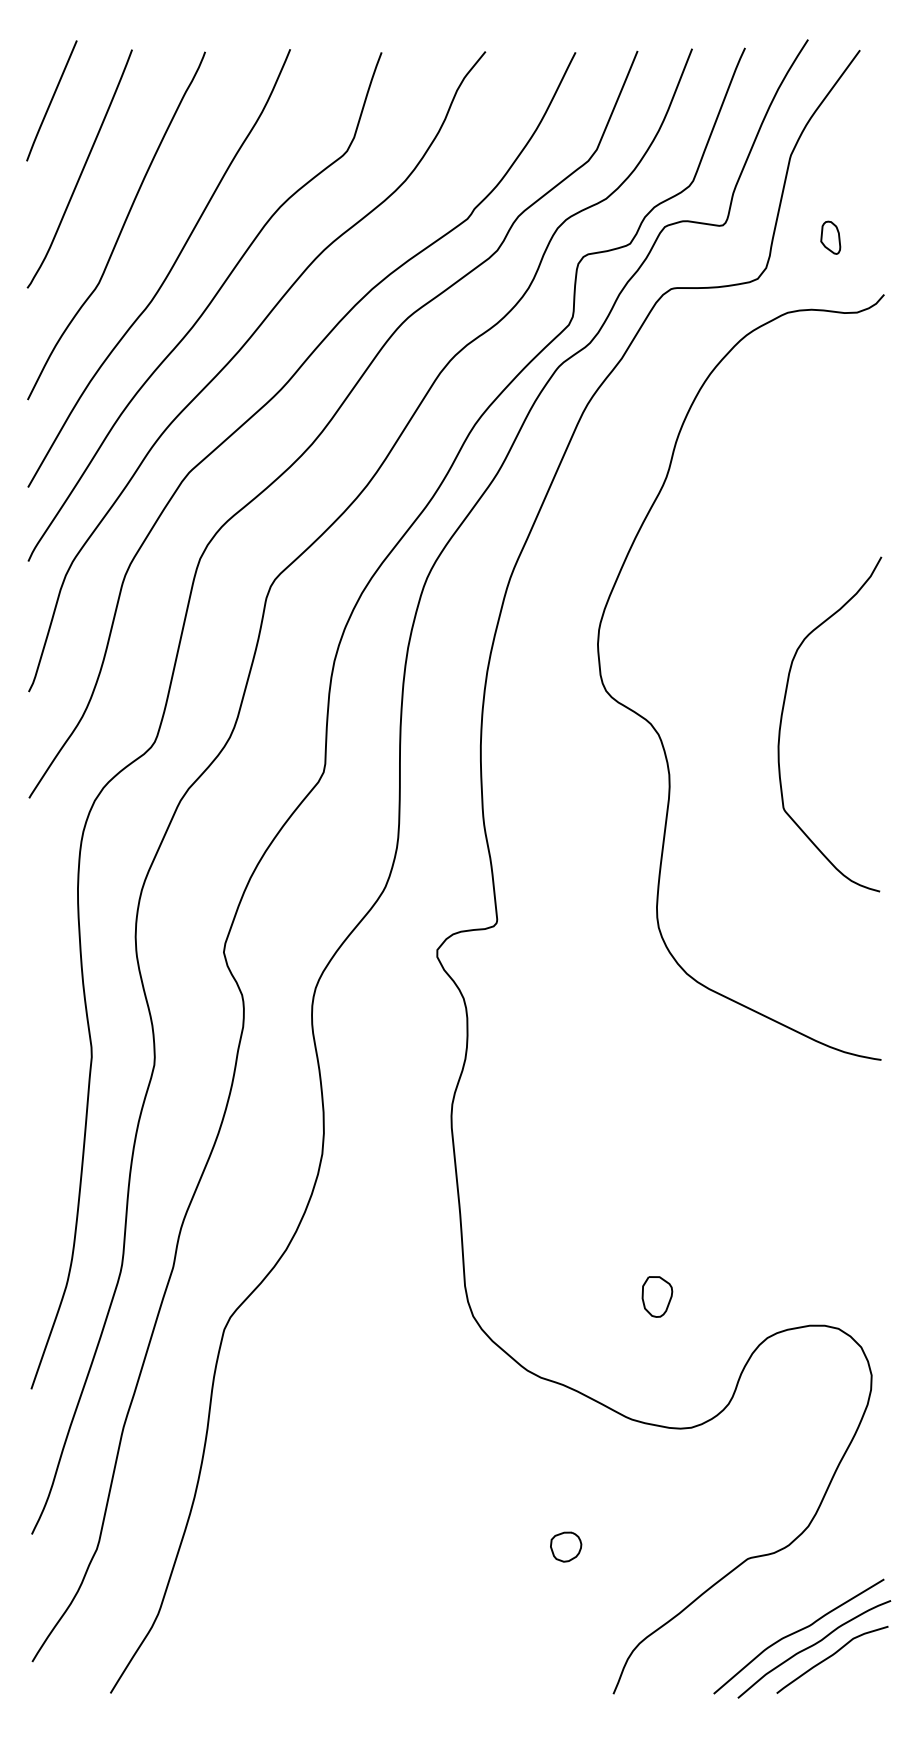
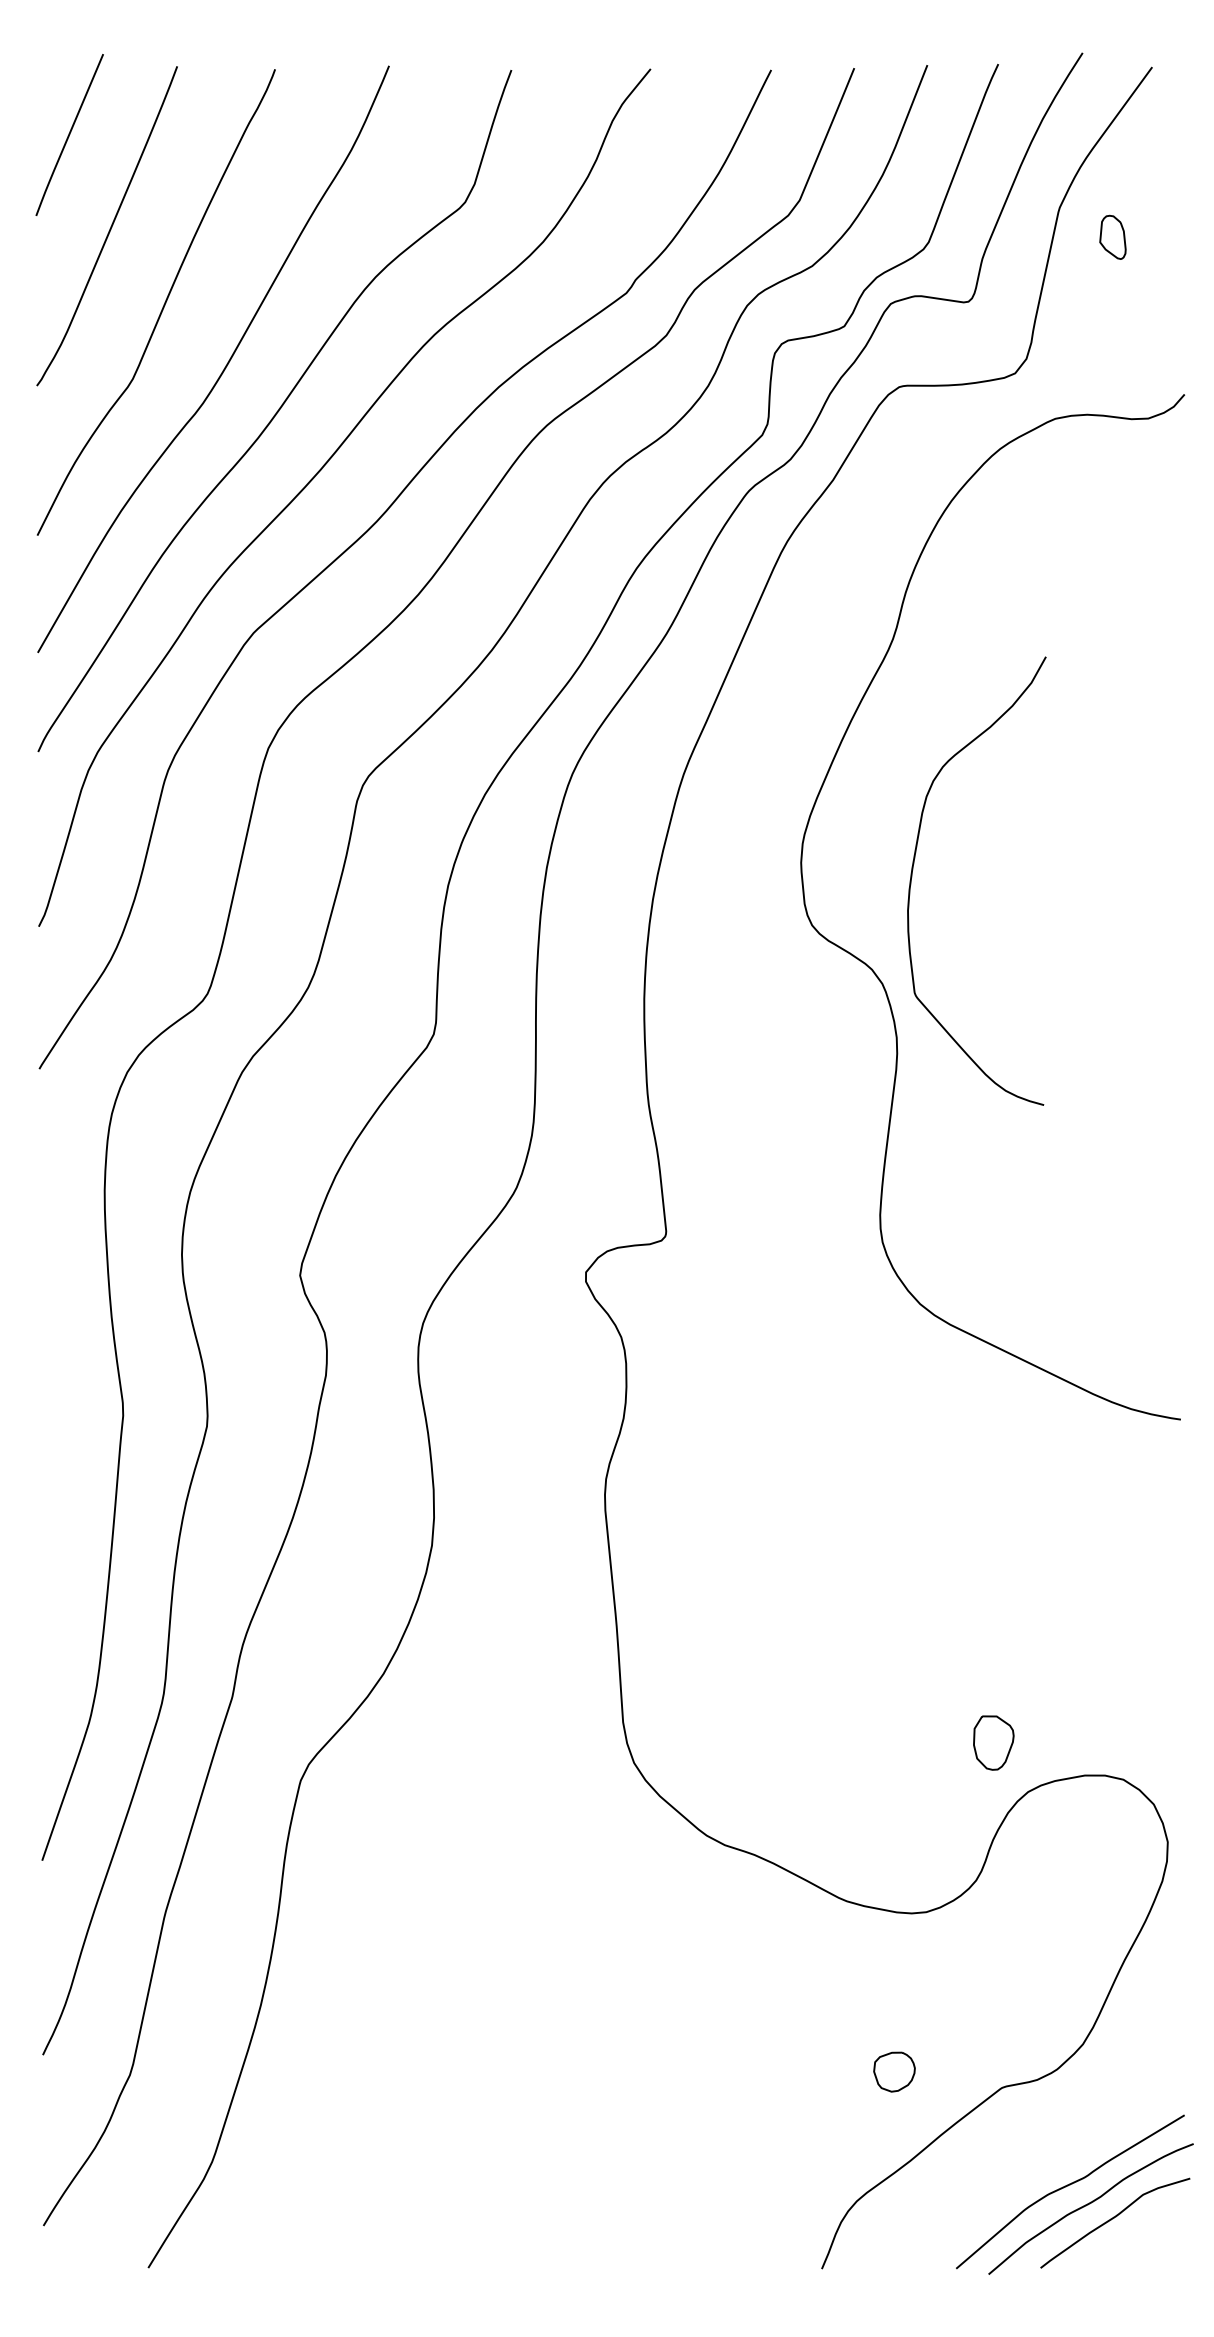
part: (830, 237) -> (1112, 236), moved
curve: (782, 715) -> (913, 869), moved
part: (657, 1296) -> (993, 1742), moved
part: (566, 1546) -> (894, 2071), moved

